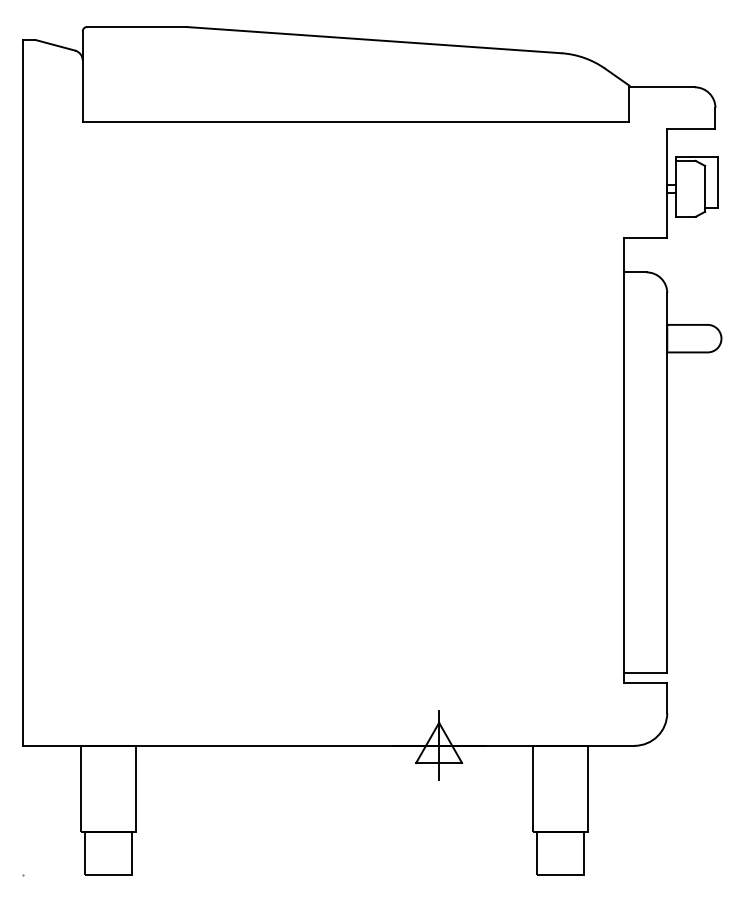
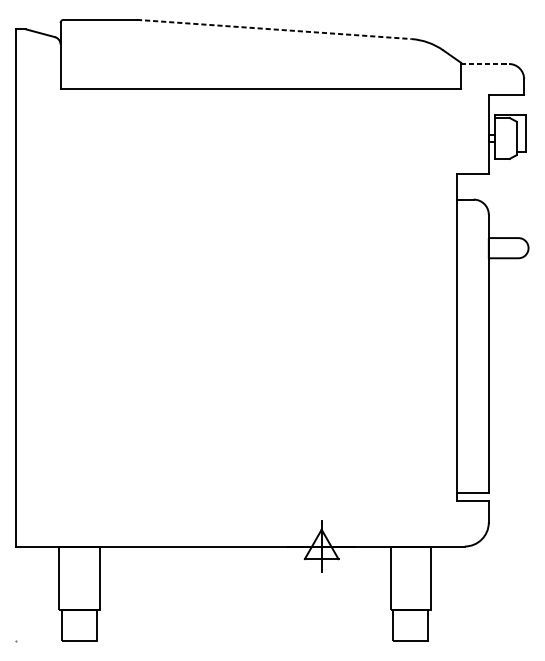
line: (374, 40) -> (274, 29), solid -> dashed
line: (662, 87) -> (485, 64), solid -> dashed

